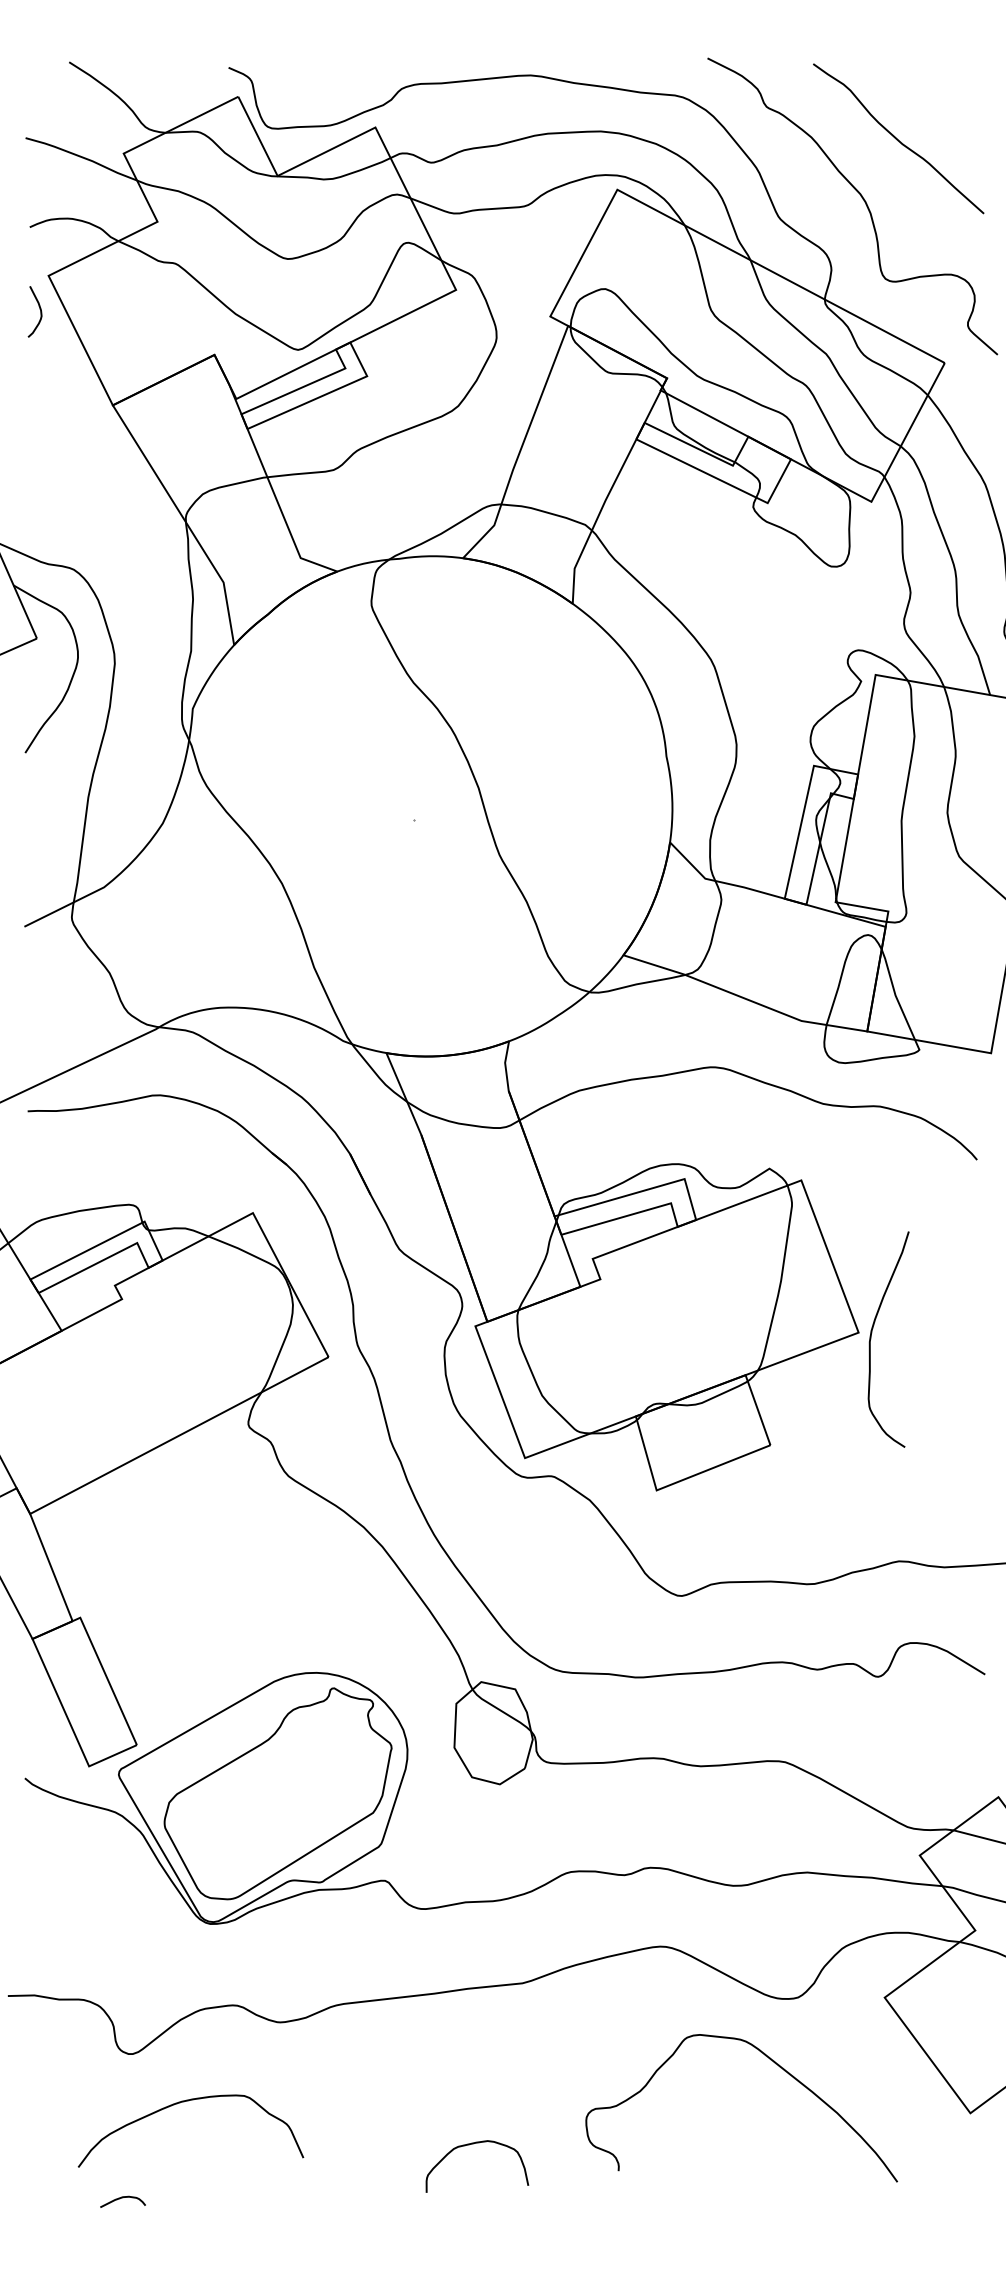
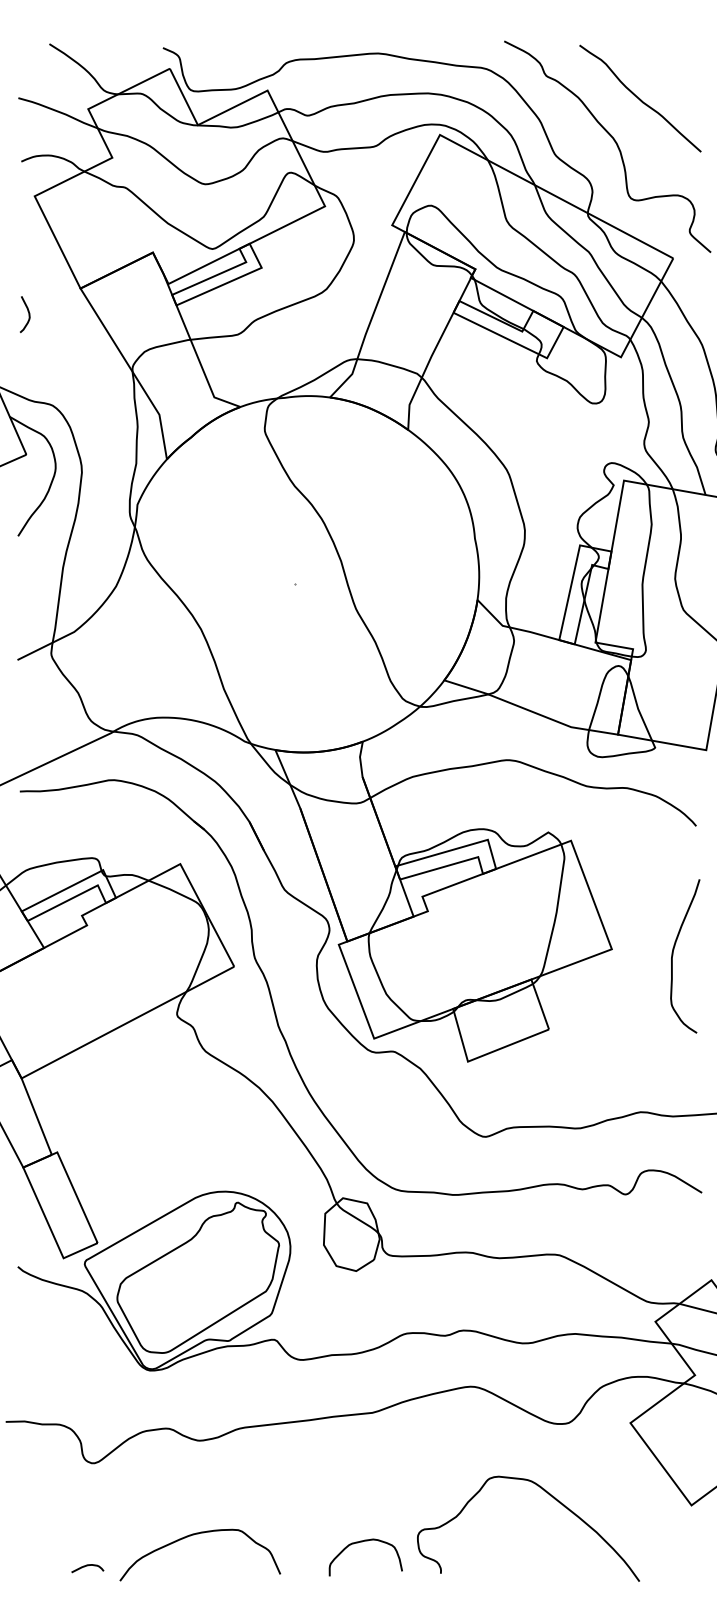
curve: (39, 309) -> (28, 312), moved
curve: (871, 1339) -> (673, 956), moved
curve: (775, 2064) -> (552, 1497), moved
curve: (184, 2102) -> (195, 1534), moved
curve: (473, 2144) -> (363, 1541), moved

